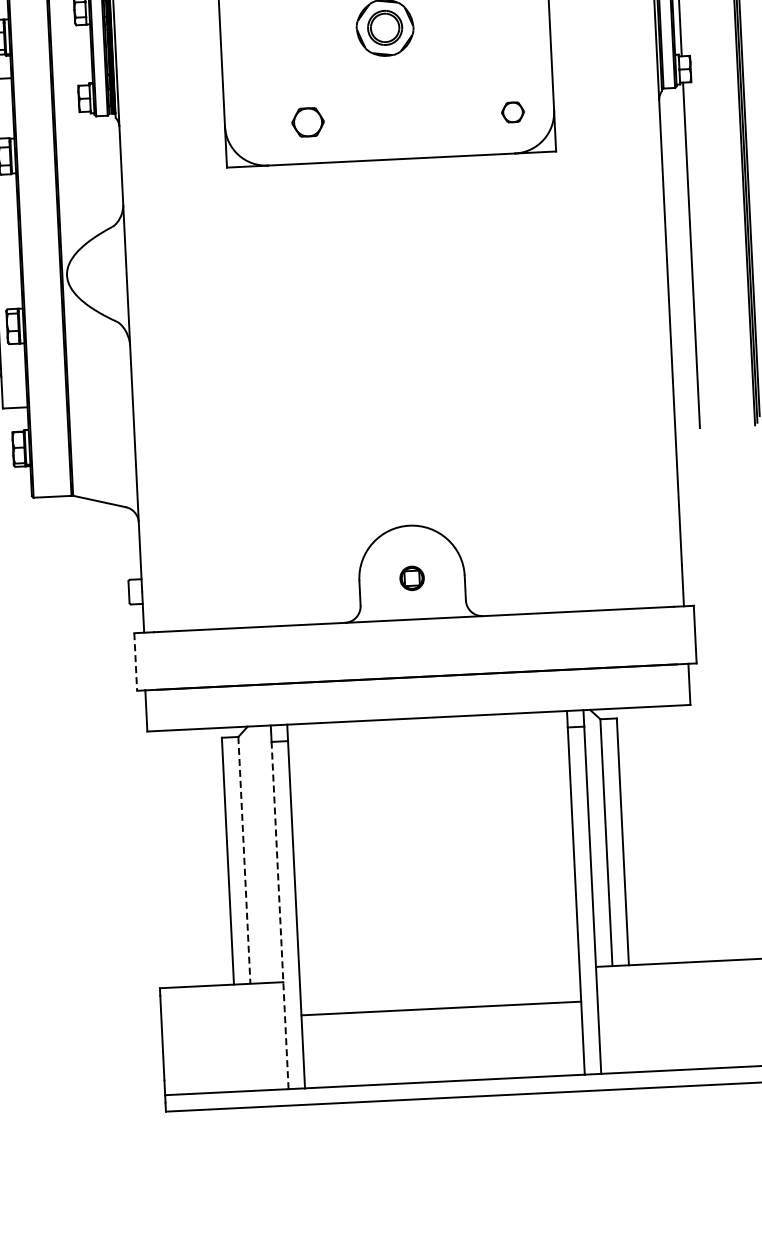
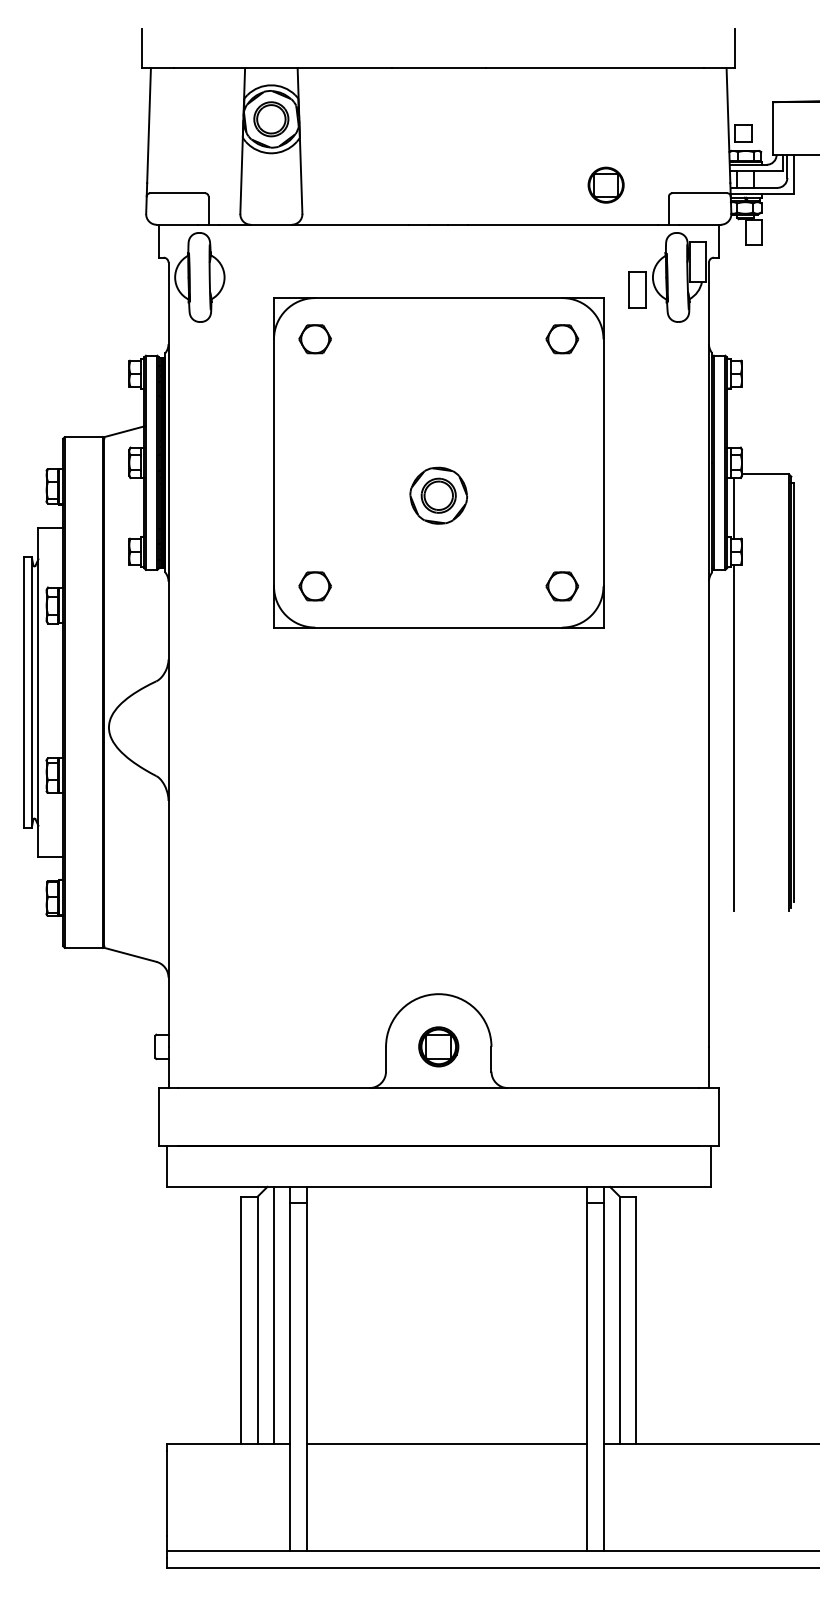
part: (513, 112) -> (562, 586), size x1.43
part: (307, 122) -> (314, 586), moved
part: (411, 577) -> (438, 1046), size x1.67
line: (135, 661) -> (158, 1116), dashed -> solid
line: (261, 853) -> (274, 1314), added
line: (244, 860) -> (257, 1320), dashed -> solid
line: (280, 915) -> (290, 1377), dashed -> solid
line: (440, 1008) -> (446, 1443), moved

